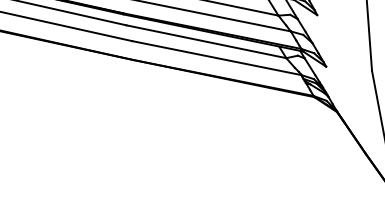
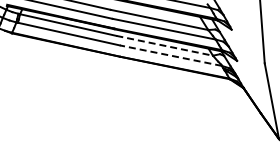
line: (207, 41) -> (165, 45), solid -> dashed
line: (216, 57) -> (170, 55), solid -> dashed

